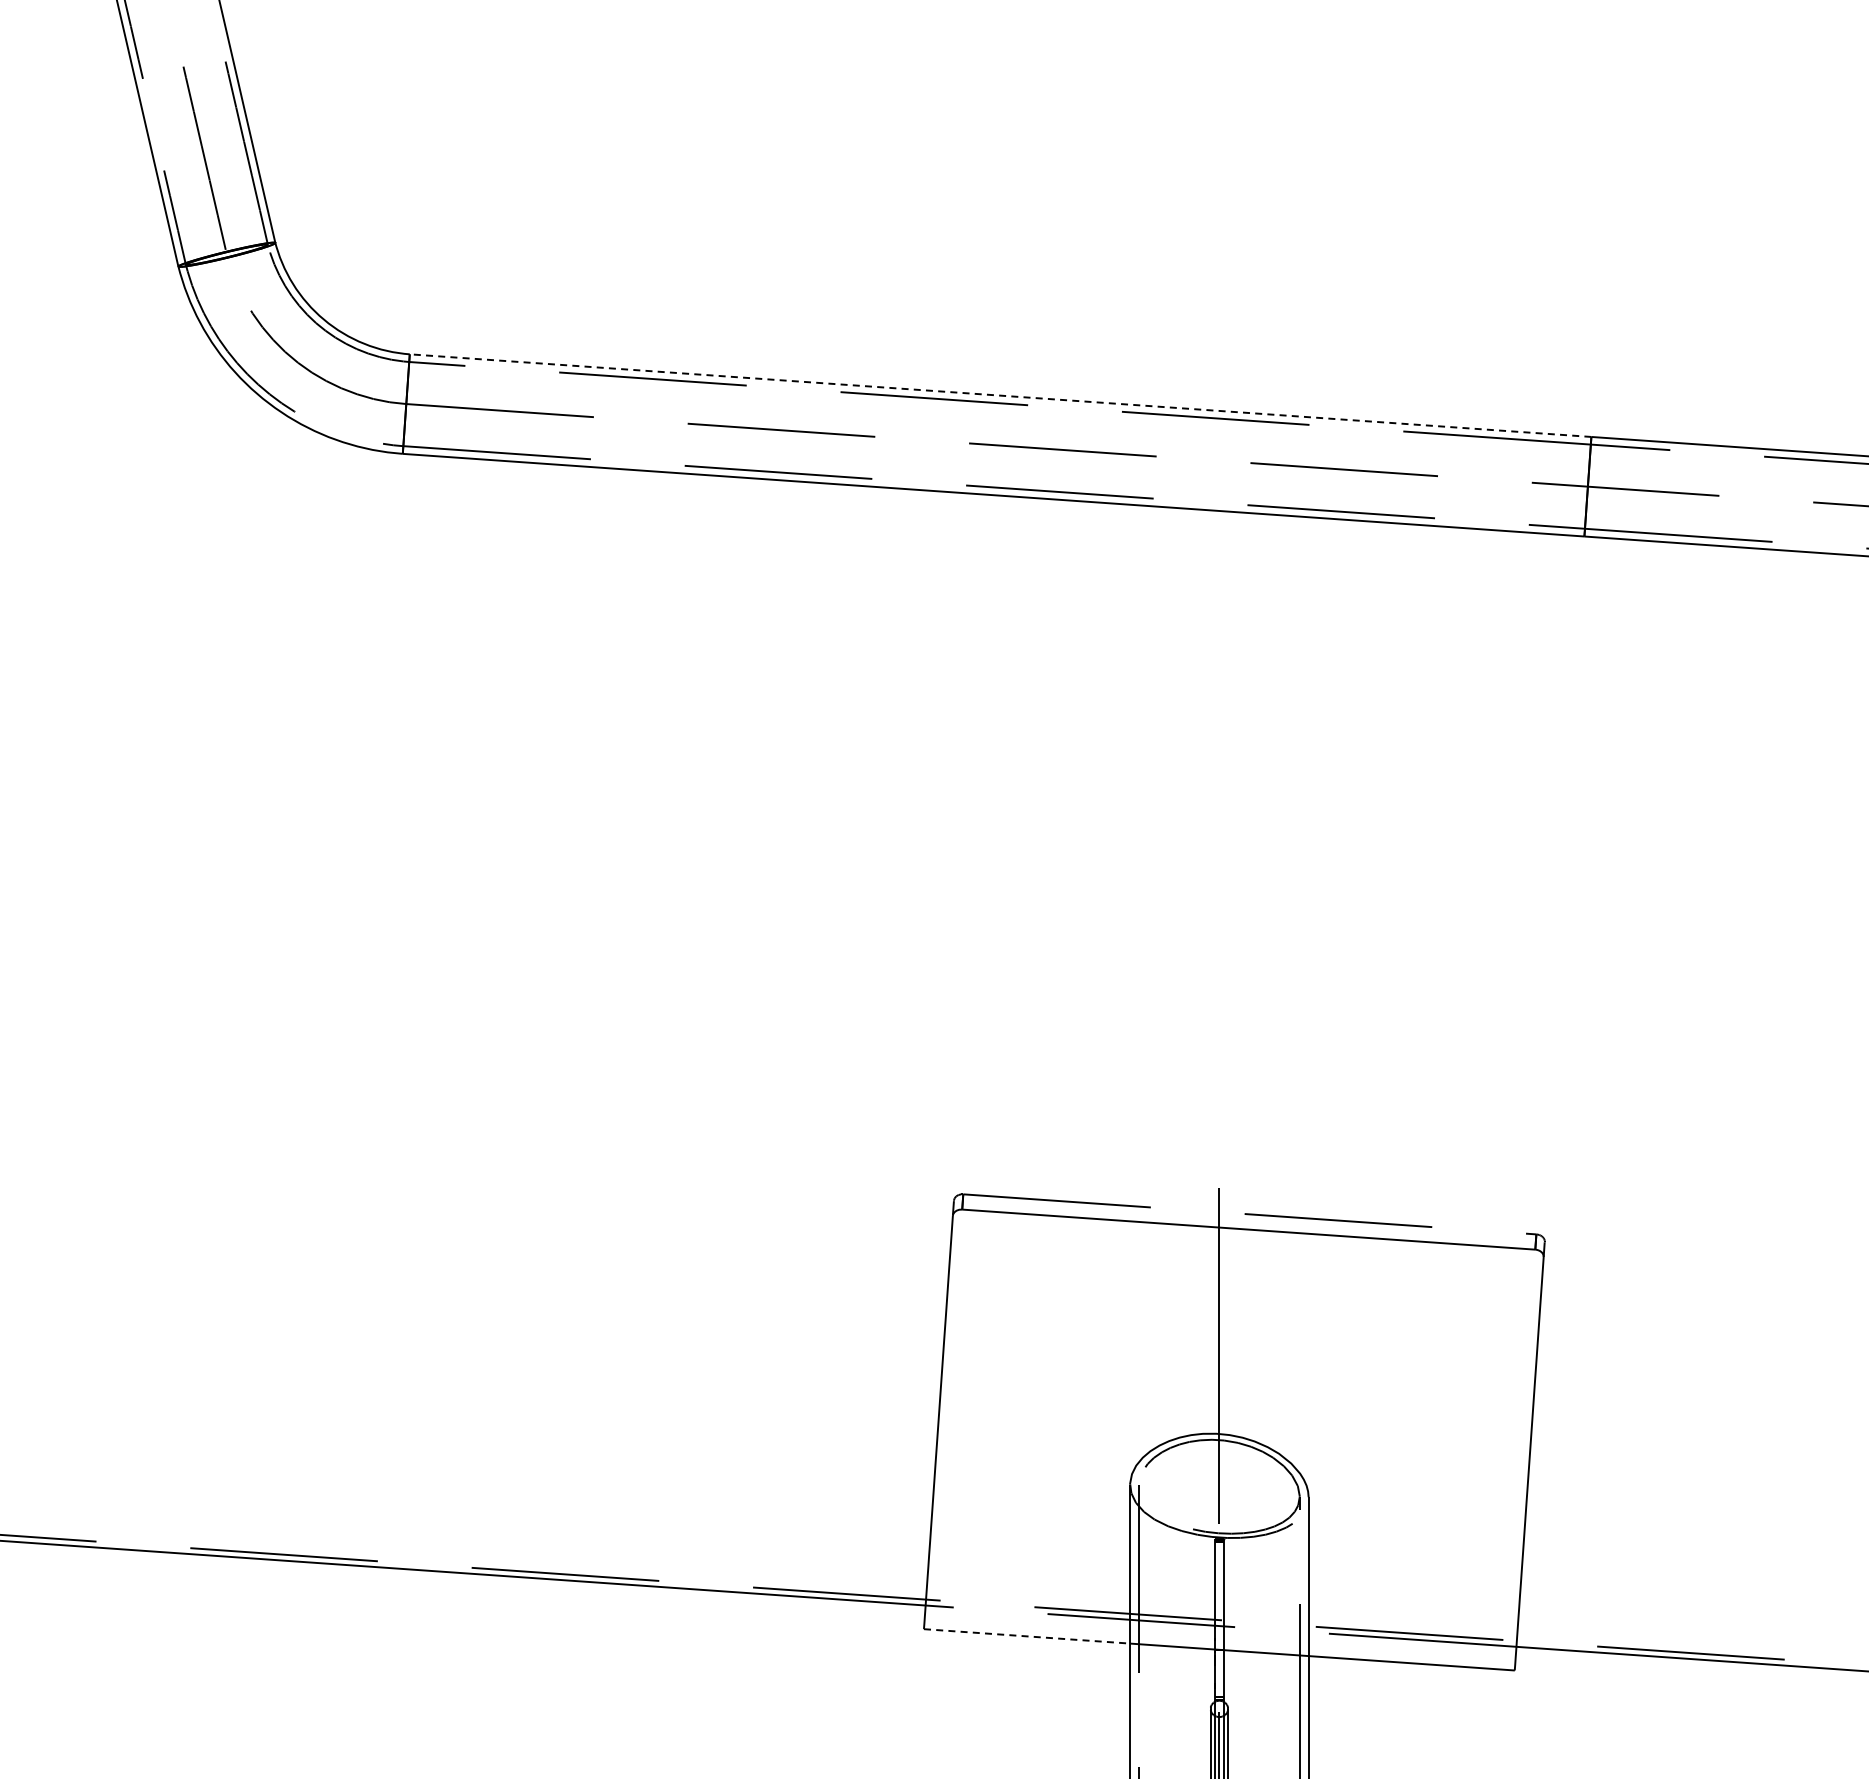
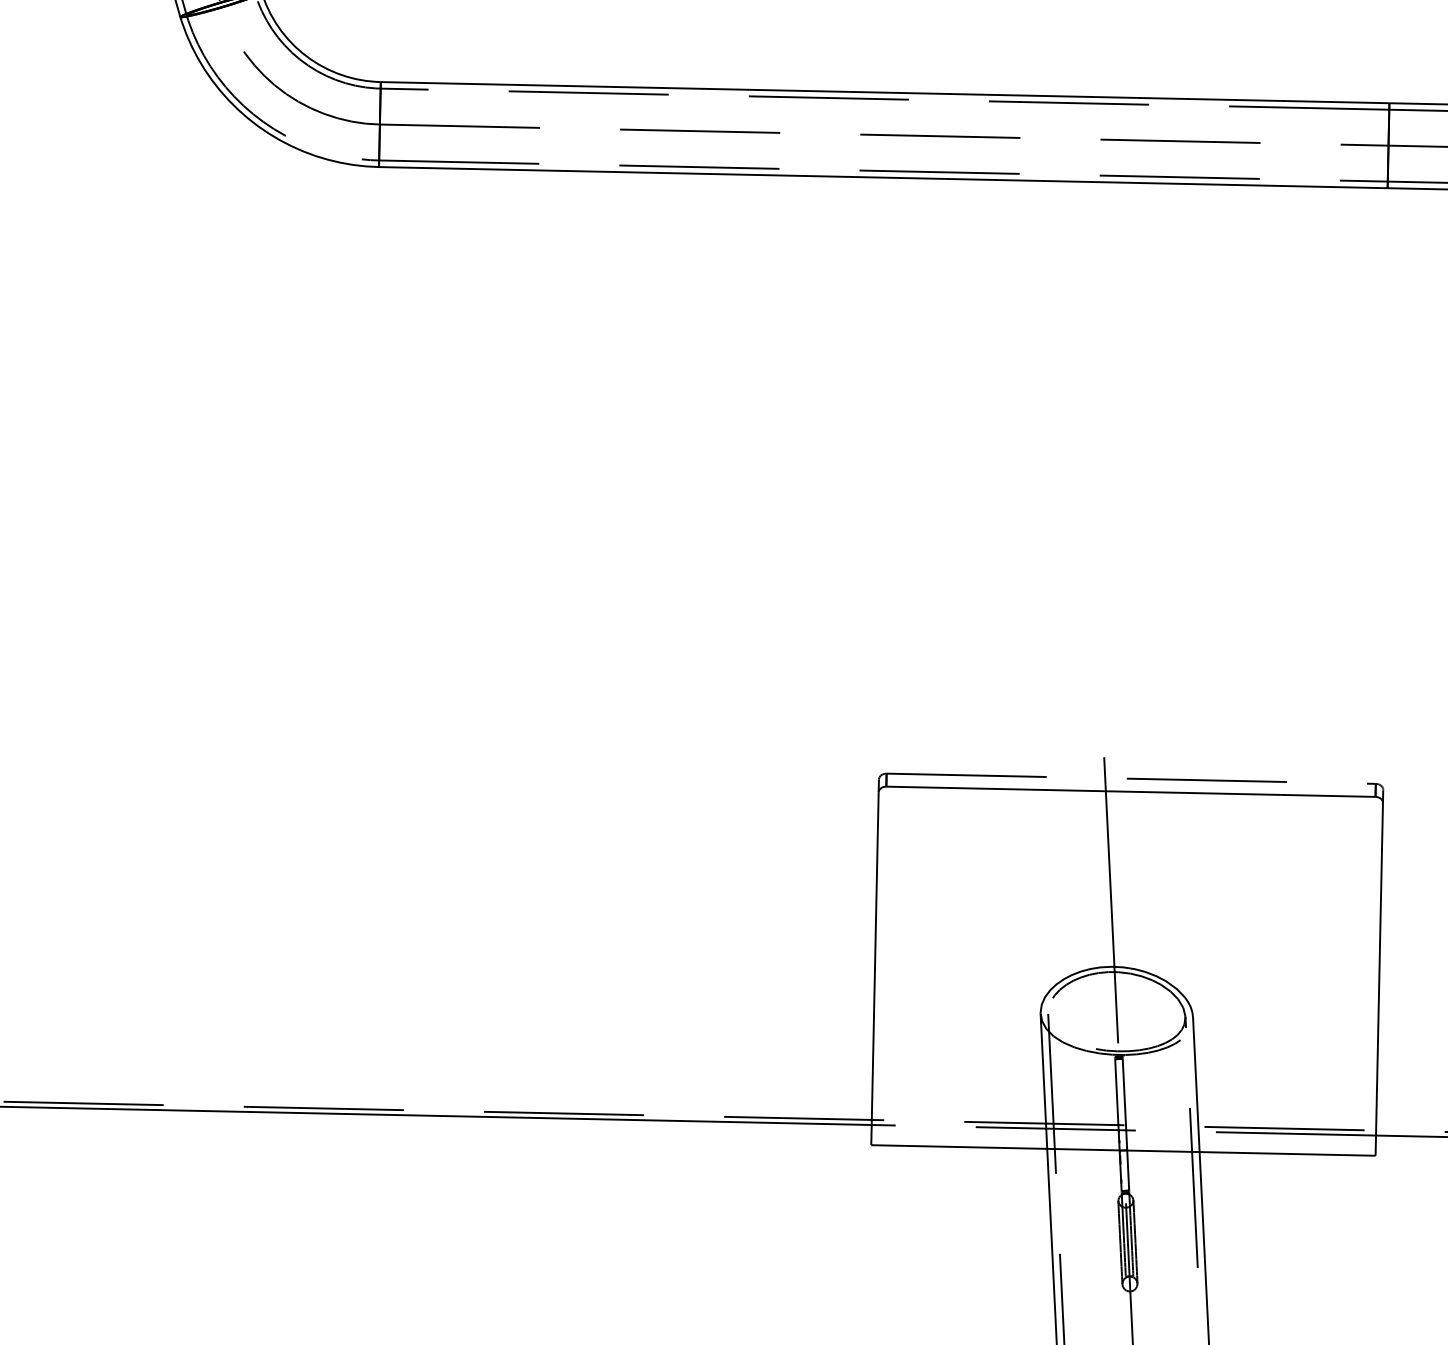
line: (1000, 395) -> (885, 92), dashed -> solid
line: (1027, 1636) -> (959, 1147), dashed -> solid

